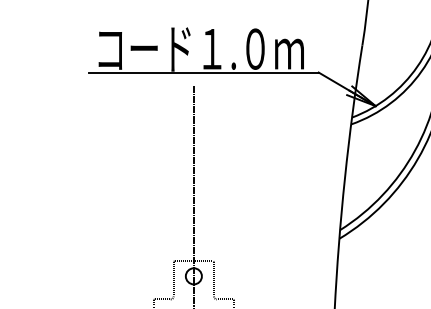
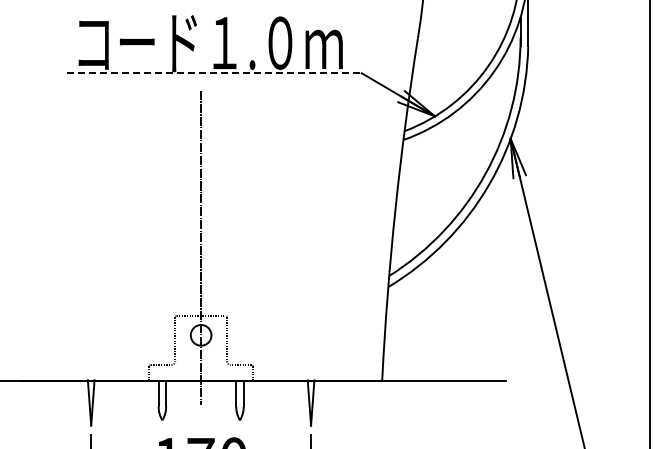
line: (204, 72) -> (214, 73), solid -> dashed

